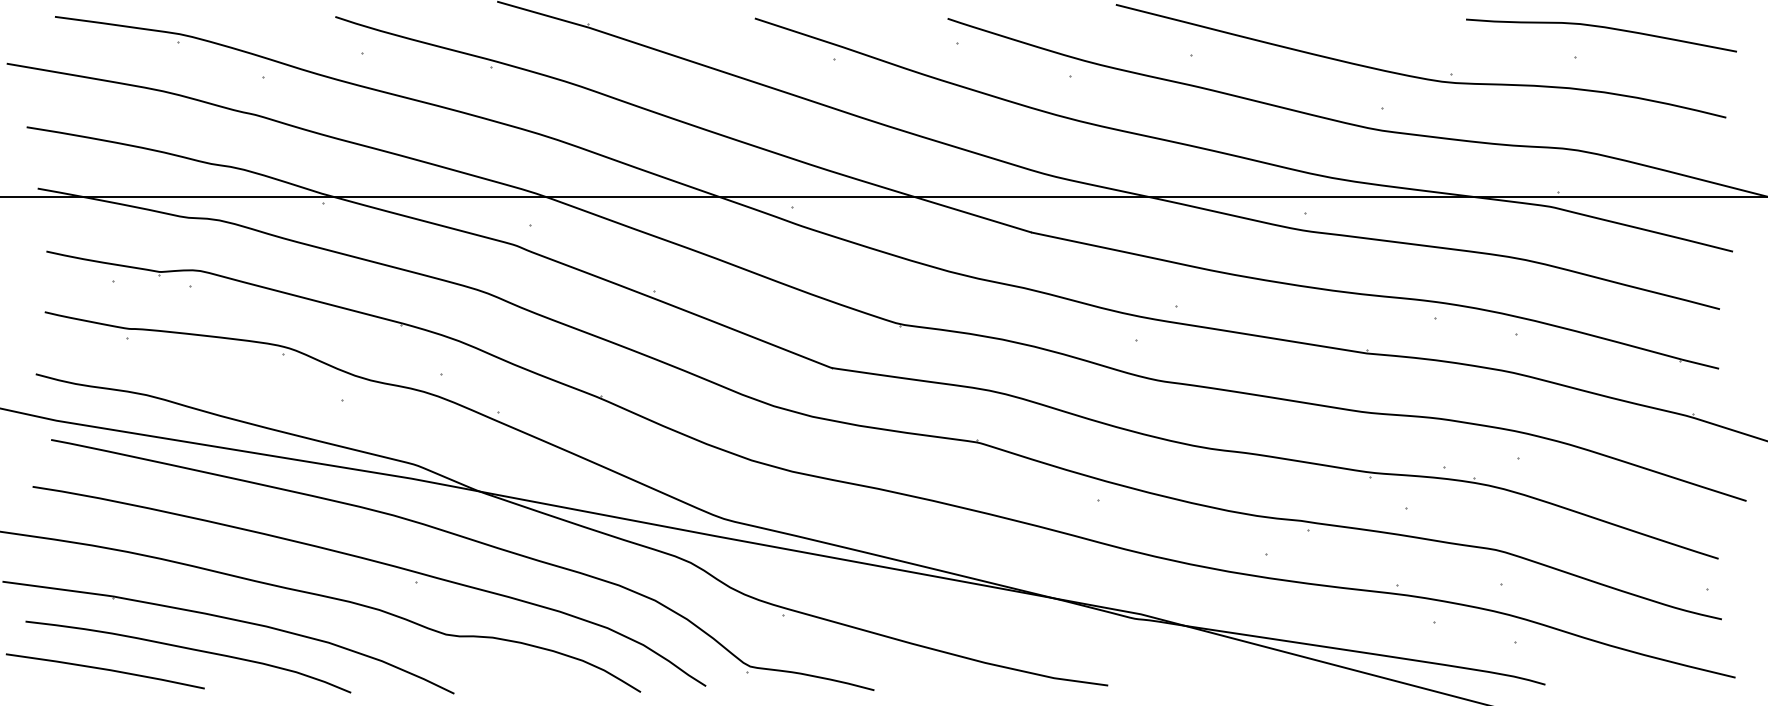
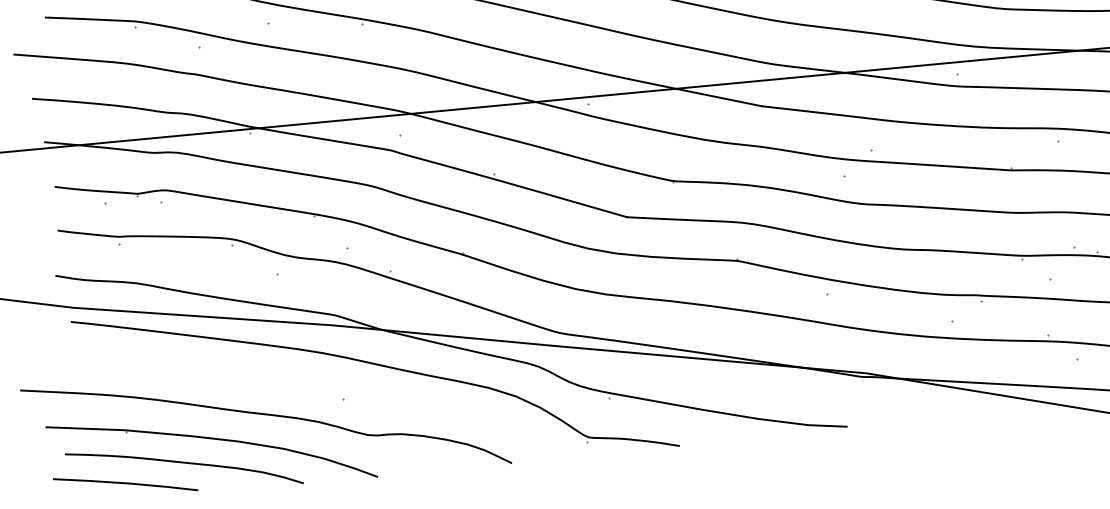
curve: (374, 562) -> (311, 388), removed

